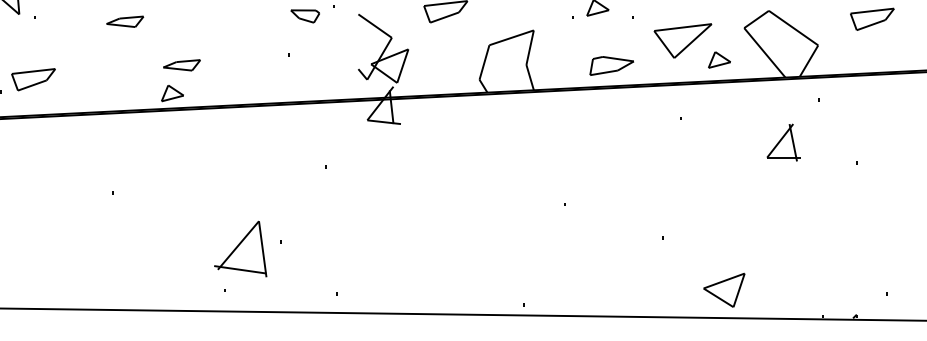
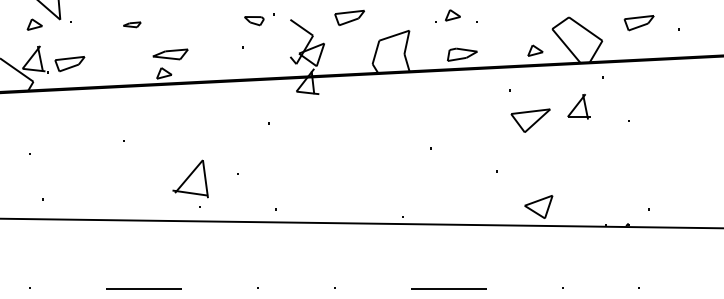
part: (125, 21) -> (132, 24), size x0.7
part: (682, 40) -> (530, 120), moved
part: (181, 64) -> (170, 53), size x1.4
part: (240, 248) -> (190, 178), moved

